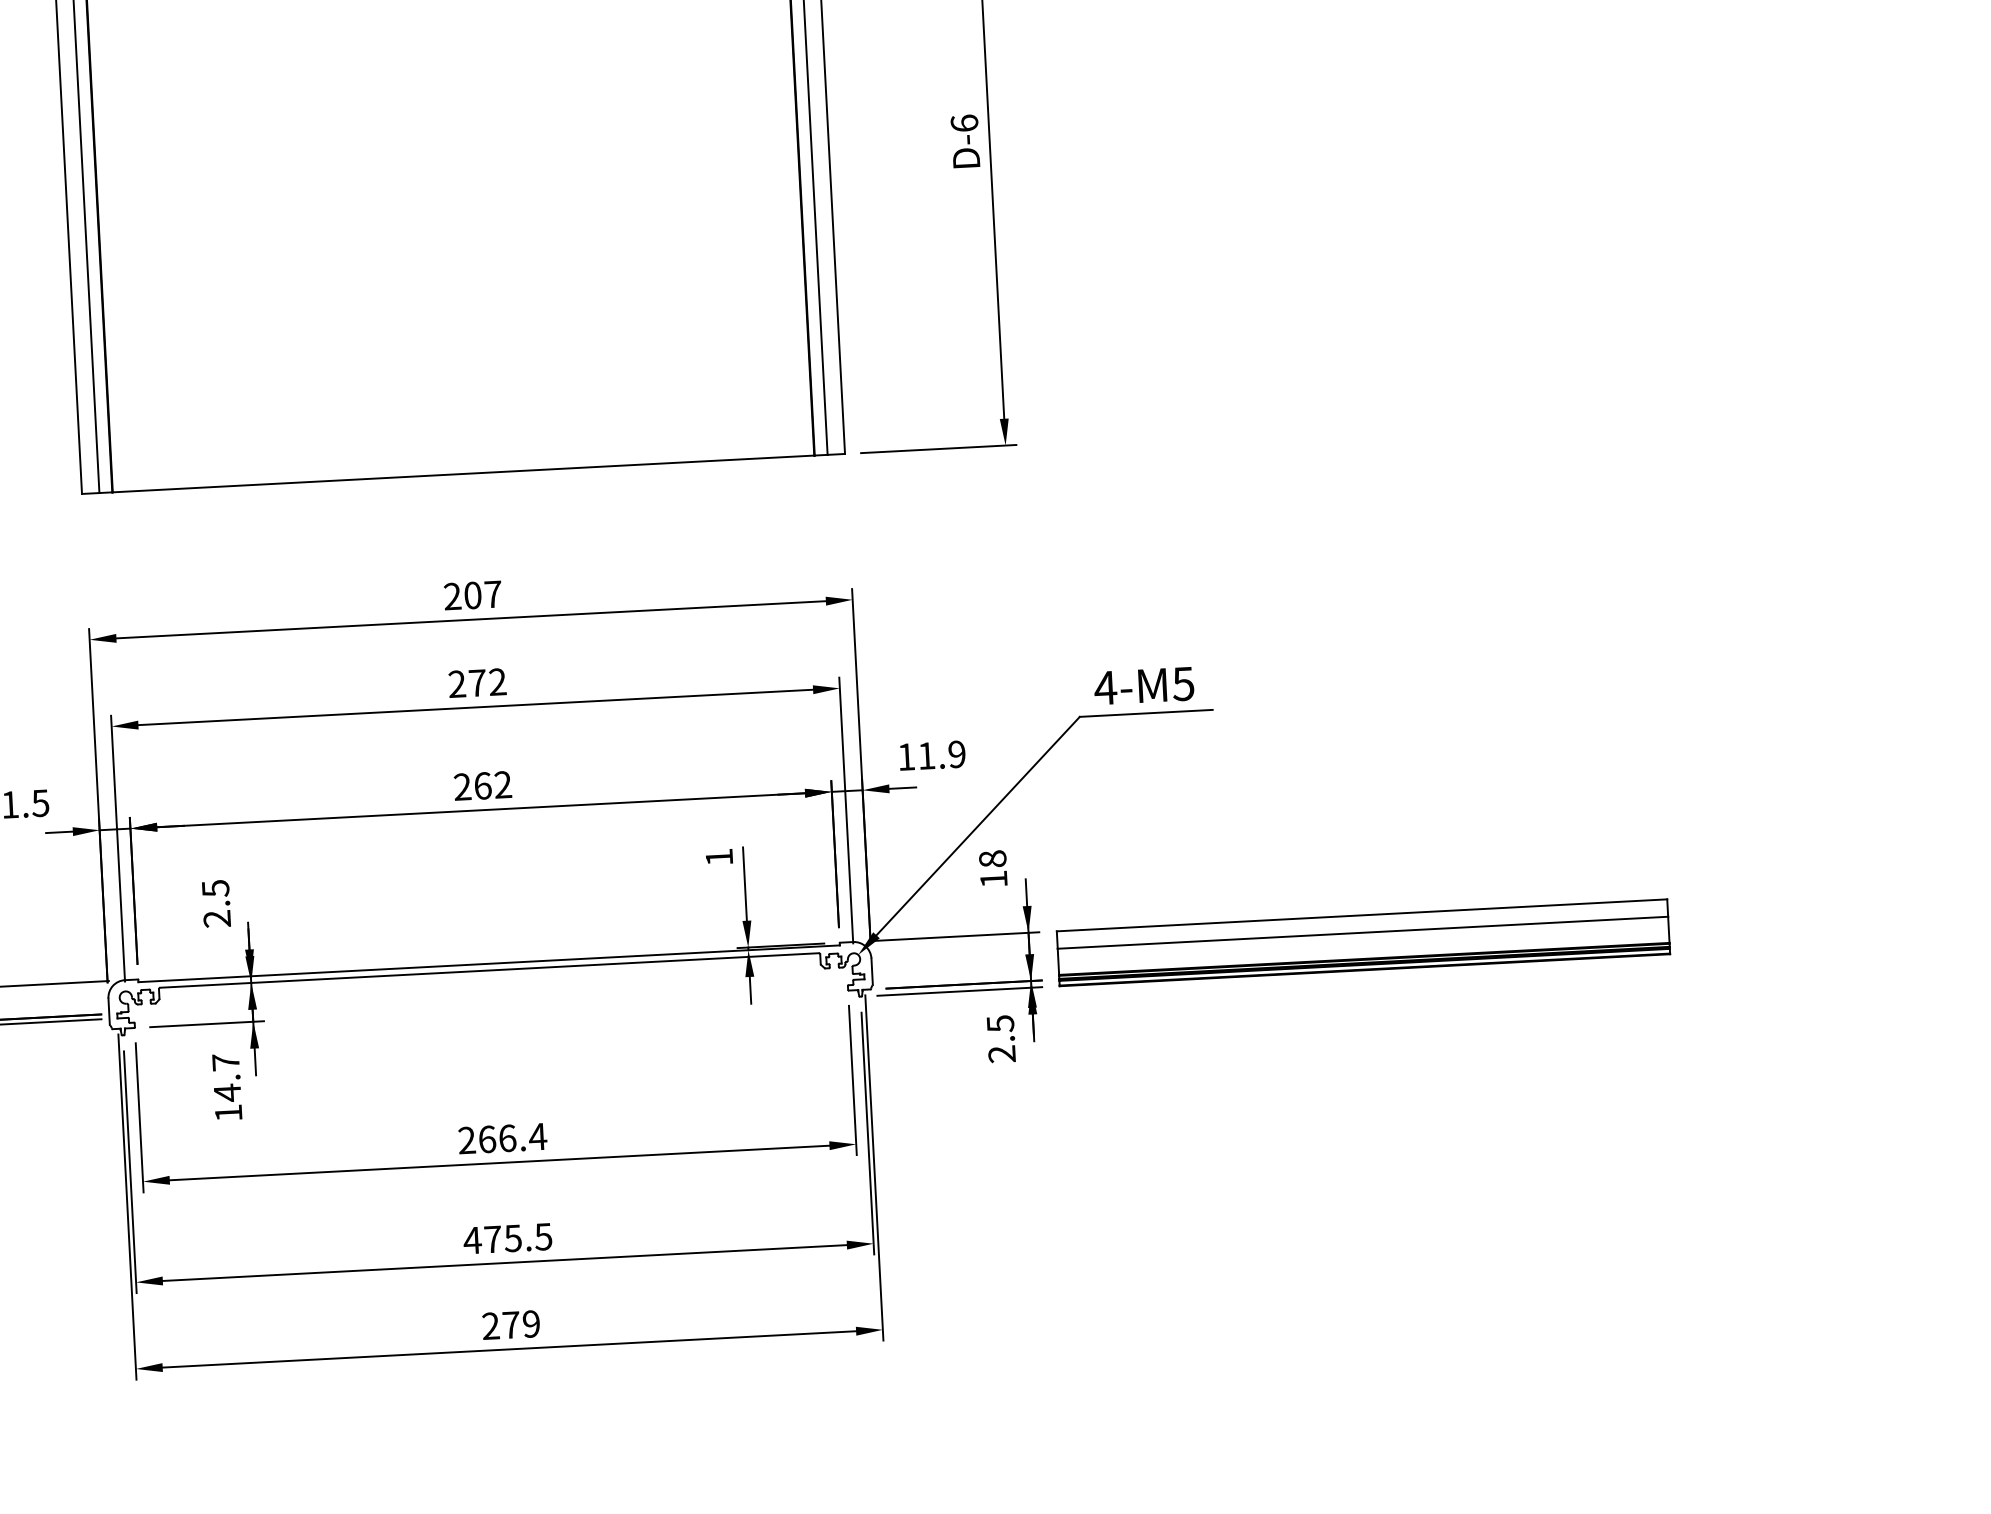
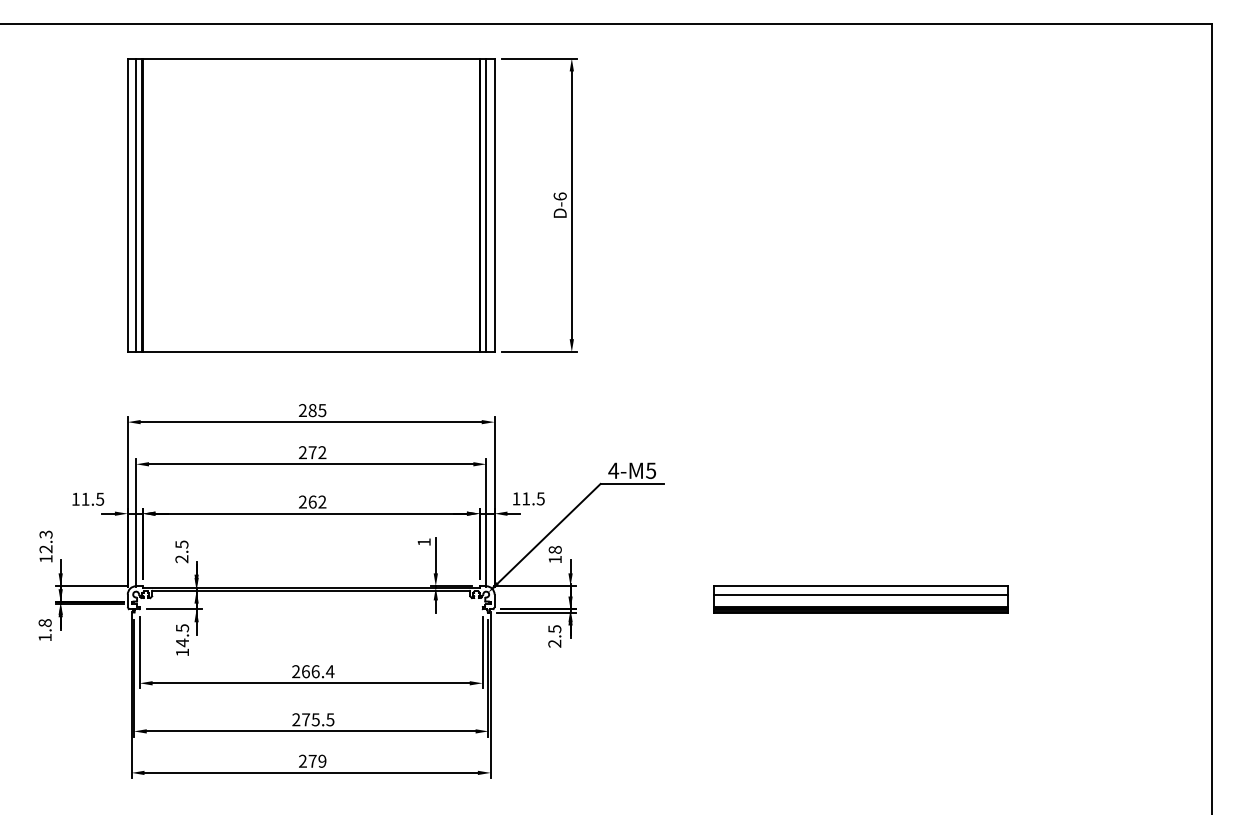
text: (483, 594) -> (317, 410), 207 -> 285
text: (956, 753) -> (540, 498), 11.9 -> 11.5
part: (1362, 942) -> (860, 599), moved
text: (225, 1063) -> (182, 628), 14.7 -> 14.5
text: (473, 1239) -> (296, 719), 475.5 -> 275.5

